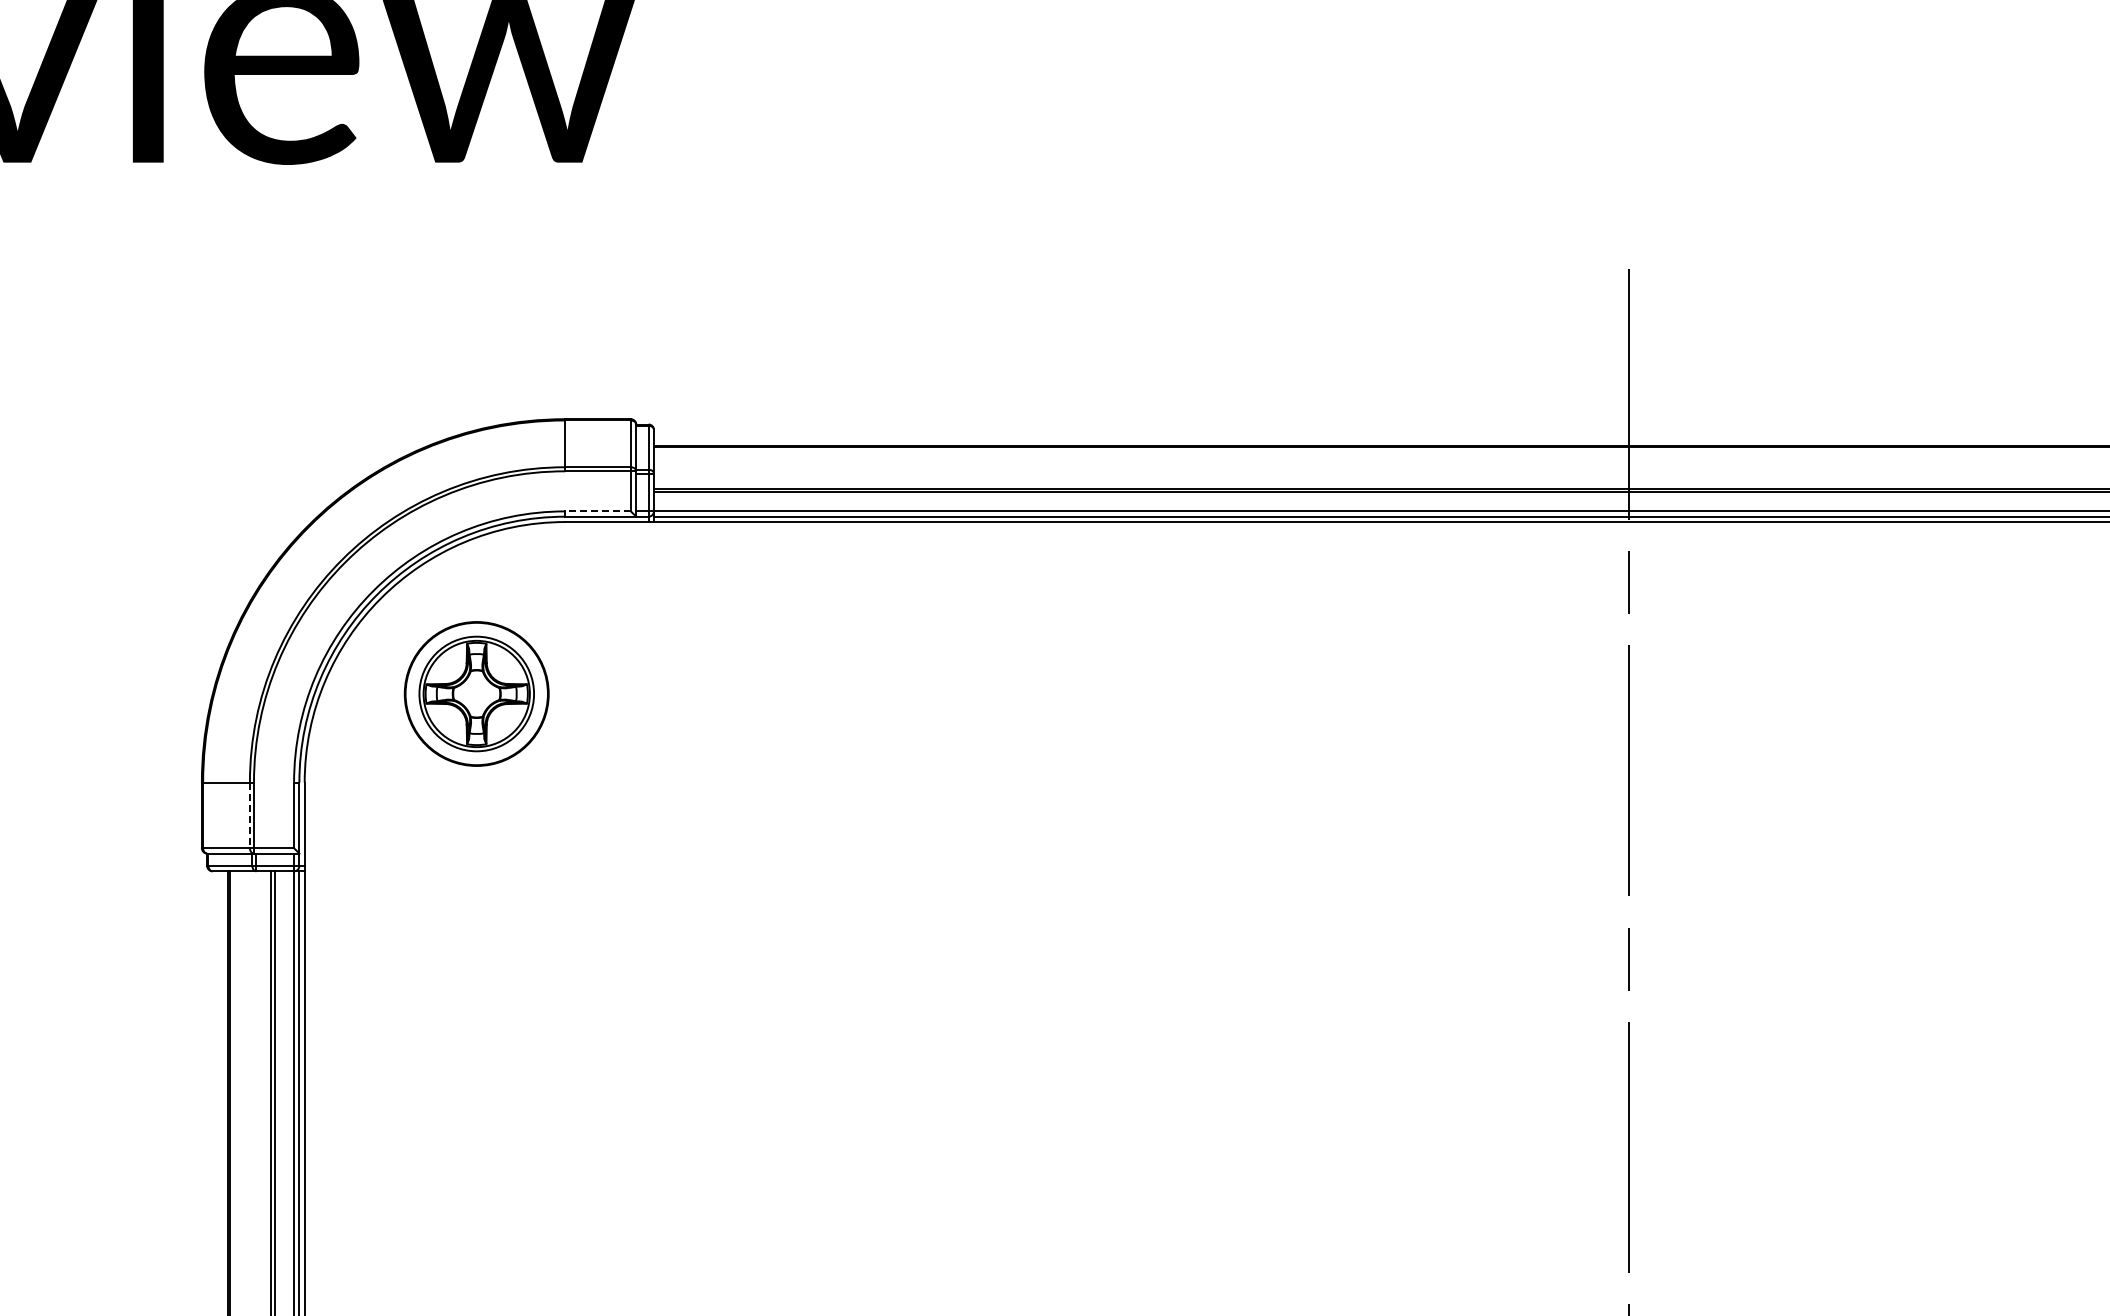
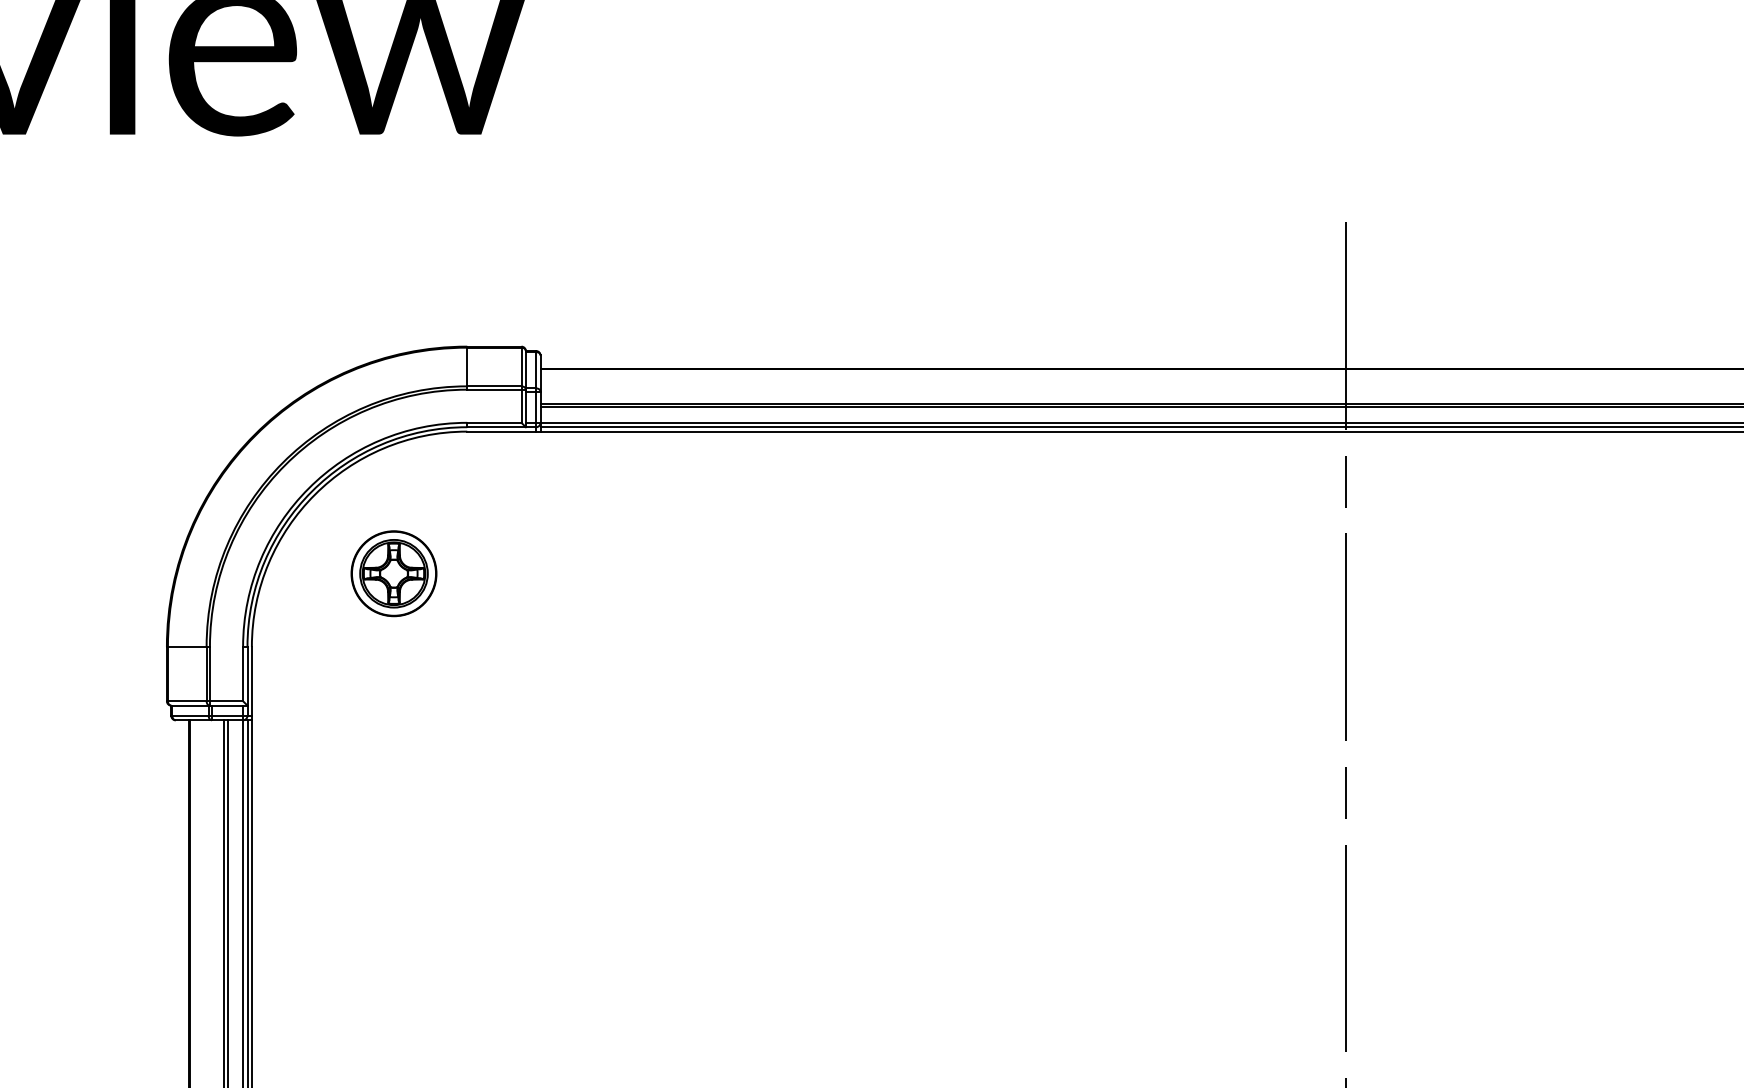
line: (598, 511) -> (494, 422), dashed -> solid
part: (476, 693) -> (393, 573), size x0.71
line: (249, 815) -> (206, 674), dashed -> solid

